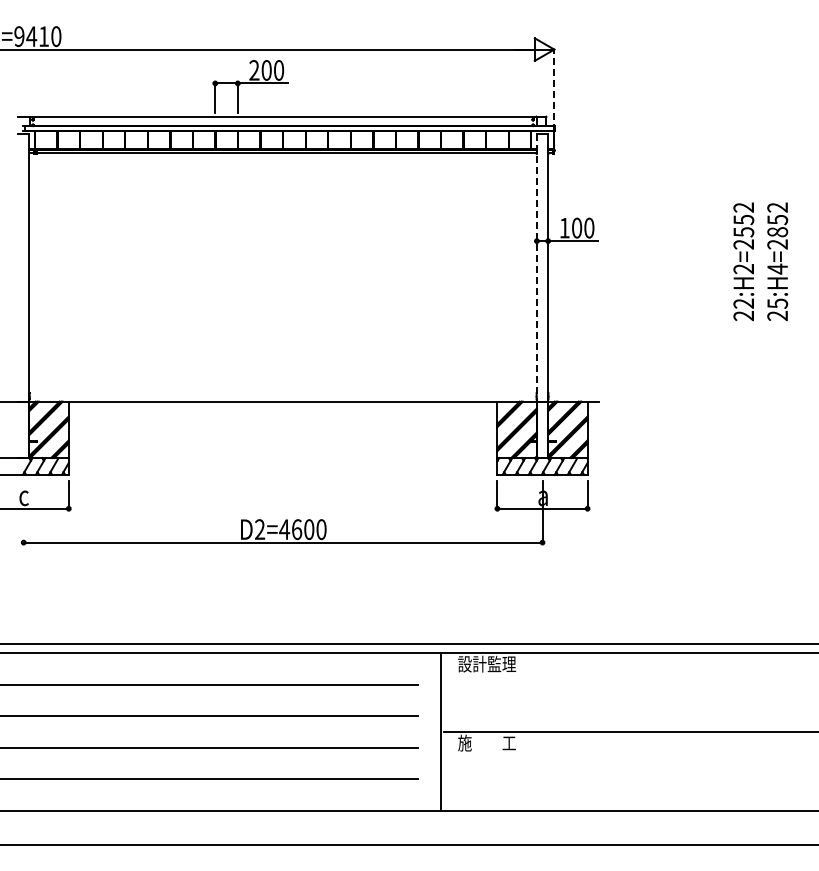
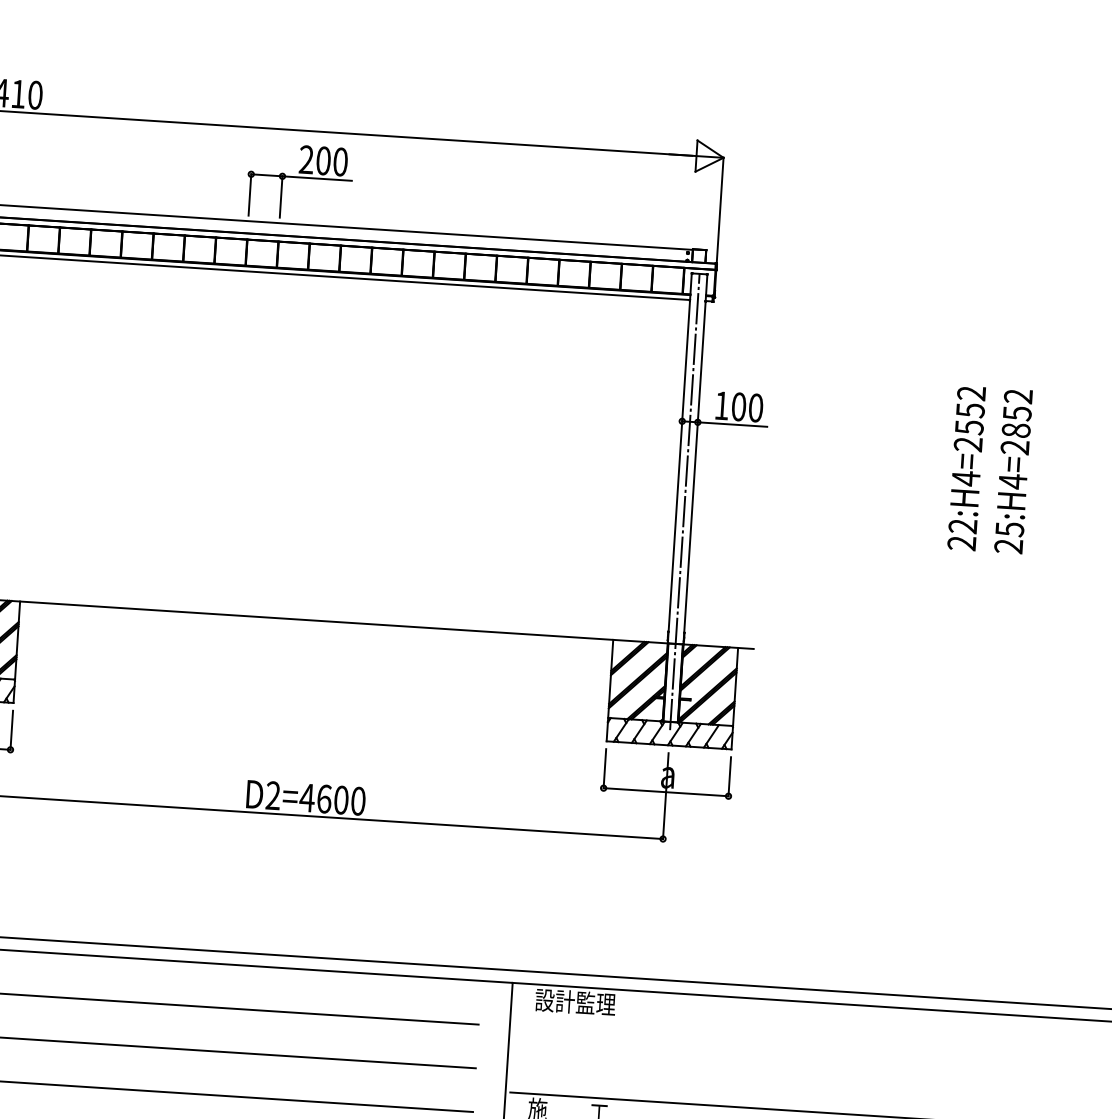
line: (554, 90) -> (720, 214), dashed -> solid
line: (536, 268) -> (679, 459), dashed -> solid
text: (743, 268) -> (965, 477), 22:H2=2552 -> 22:H4=2552
line: (542, 298) -> (684, 501), added

